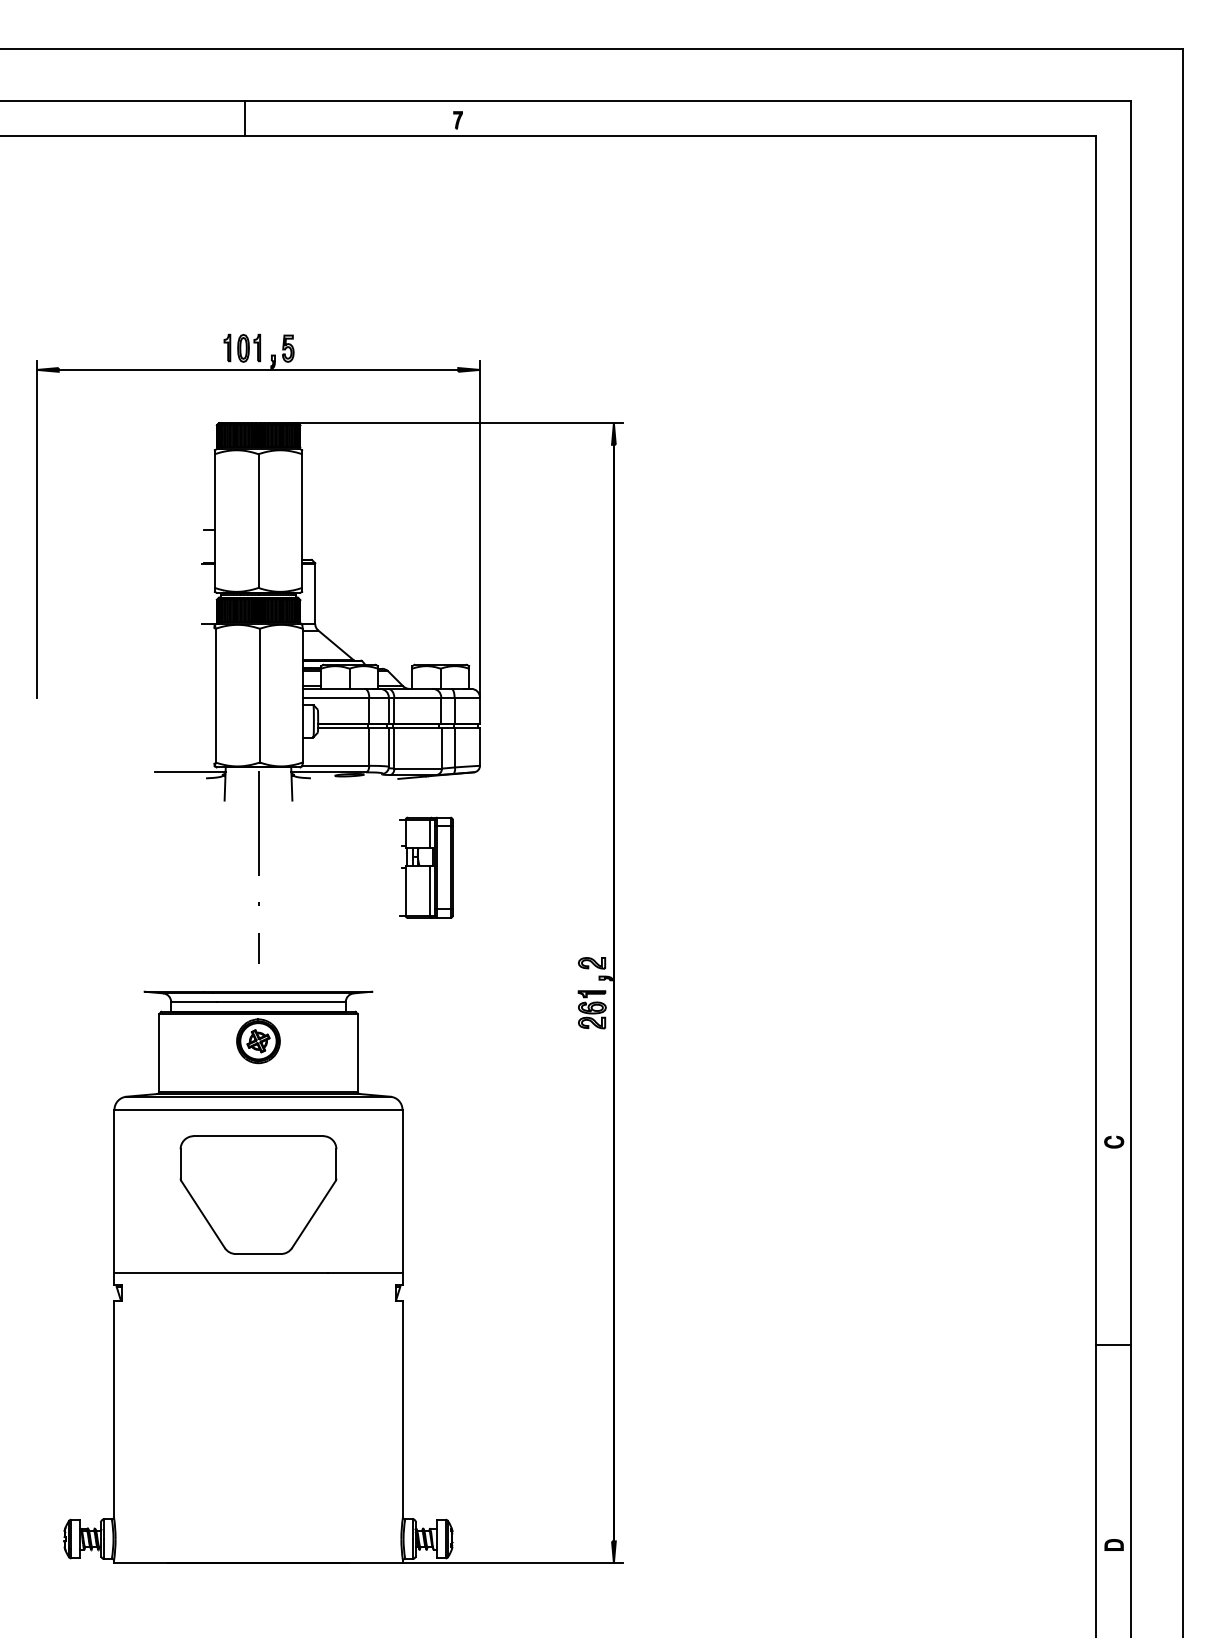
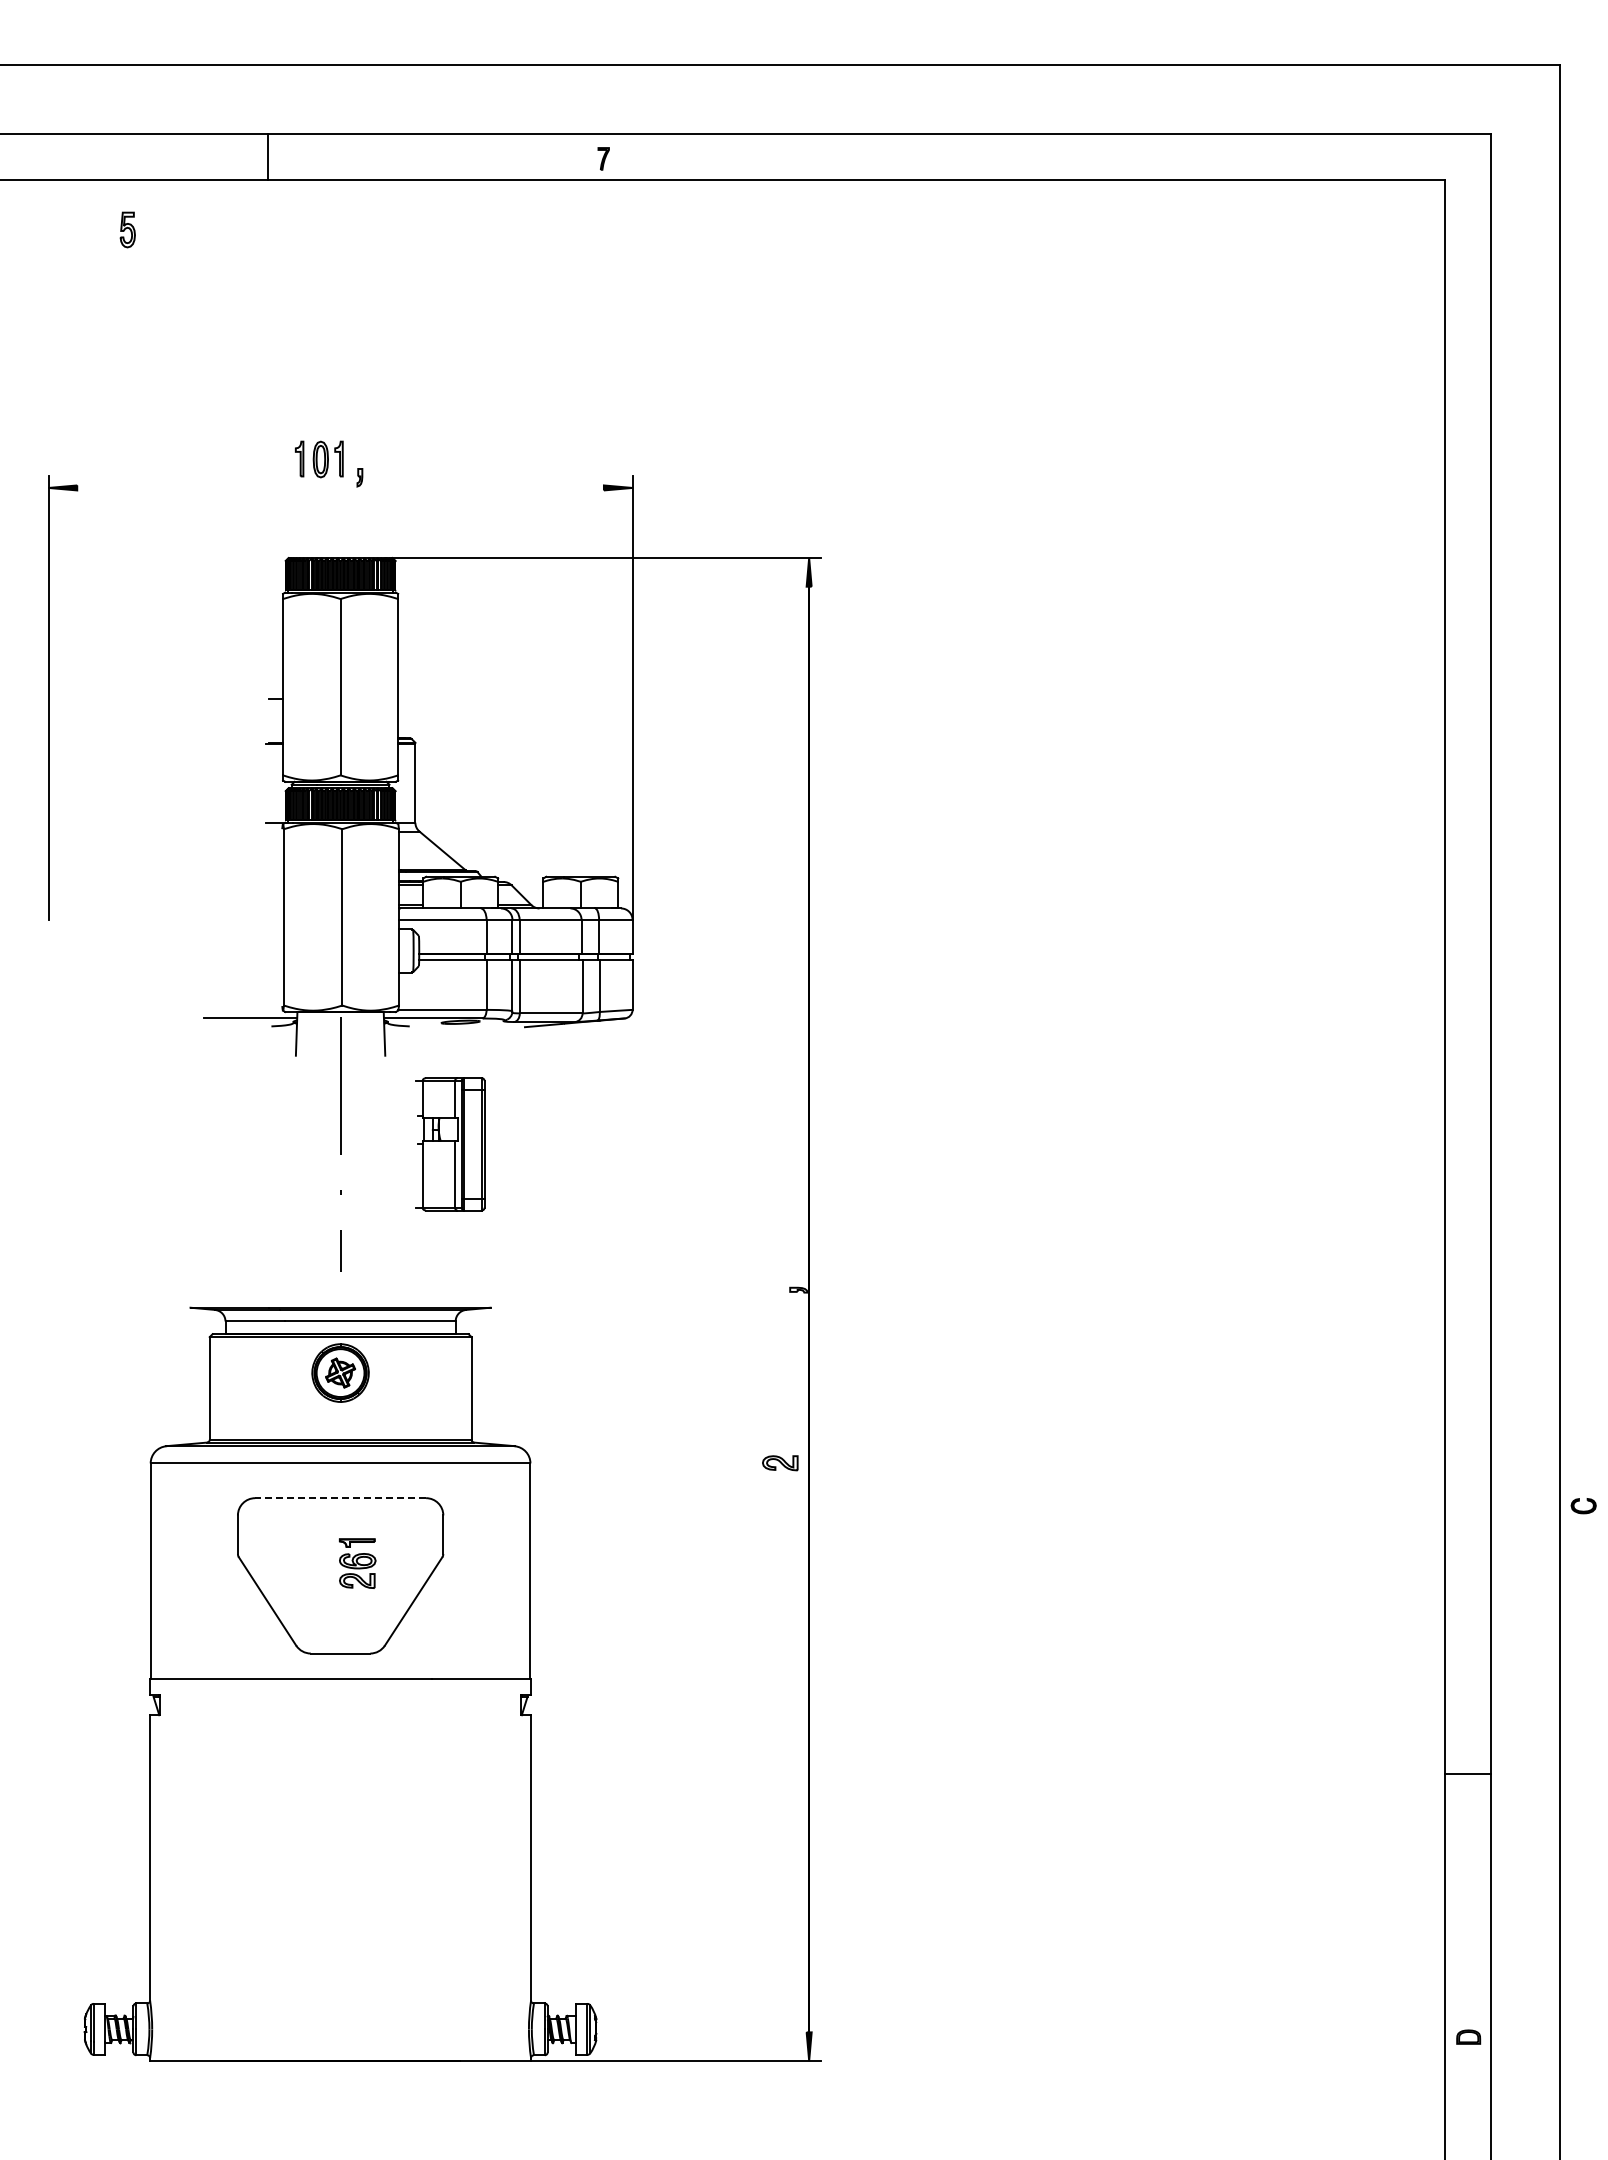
line: (244, 118) -> (267, 156), moved
part: (288, 348) -> (127, 229), moved
line: (258, 369) -> (340, 487), removed
part: (426, 867) -> (450, 1144), moved
part: (592, 963) -> (780, 1463), moved
part: (592, 1009) -> (357, 1563), moved
line: (258, 1136) -> (340, 1498), solid -> dashed
part: (1114, 1142) -> (1583, 1506), moved

